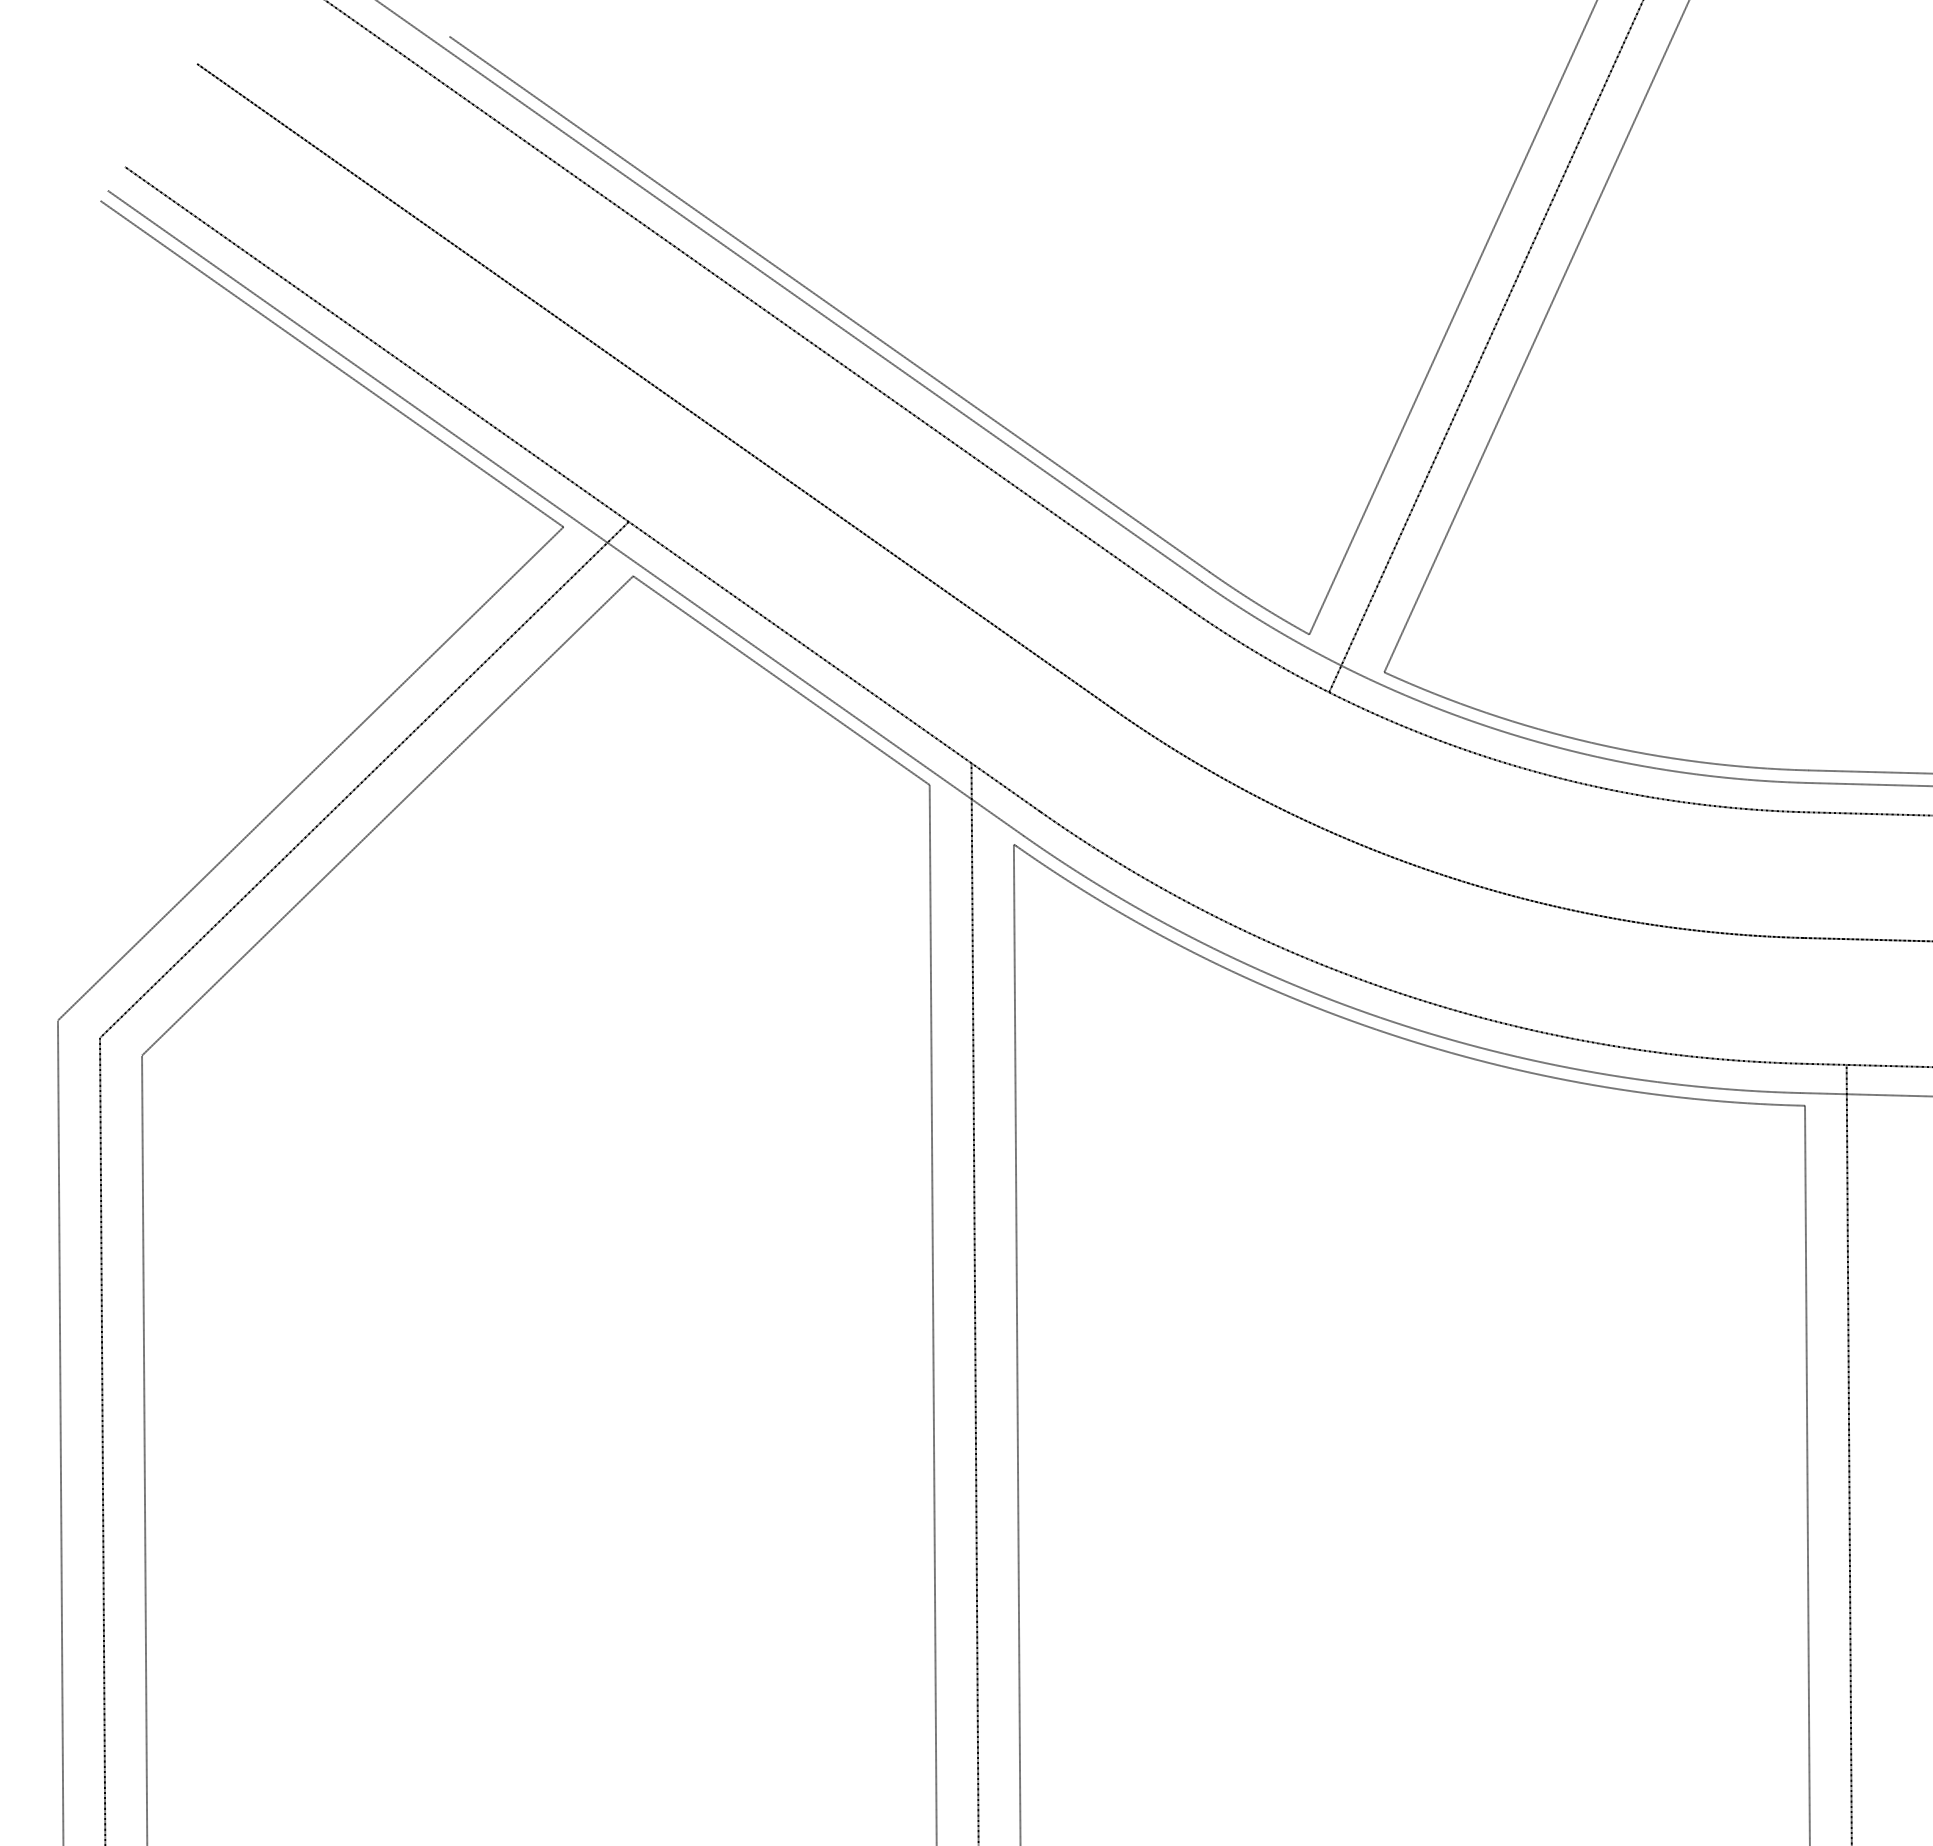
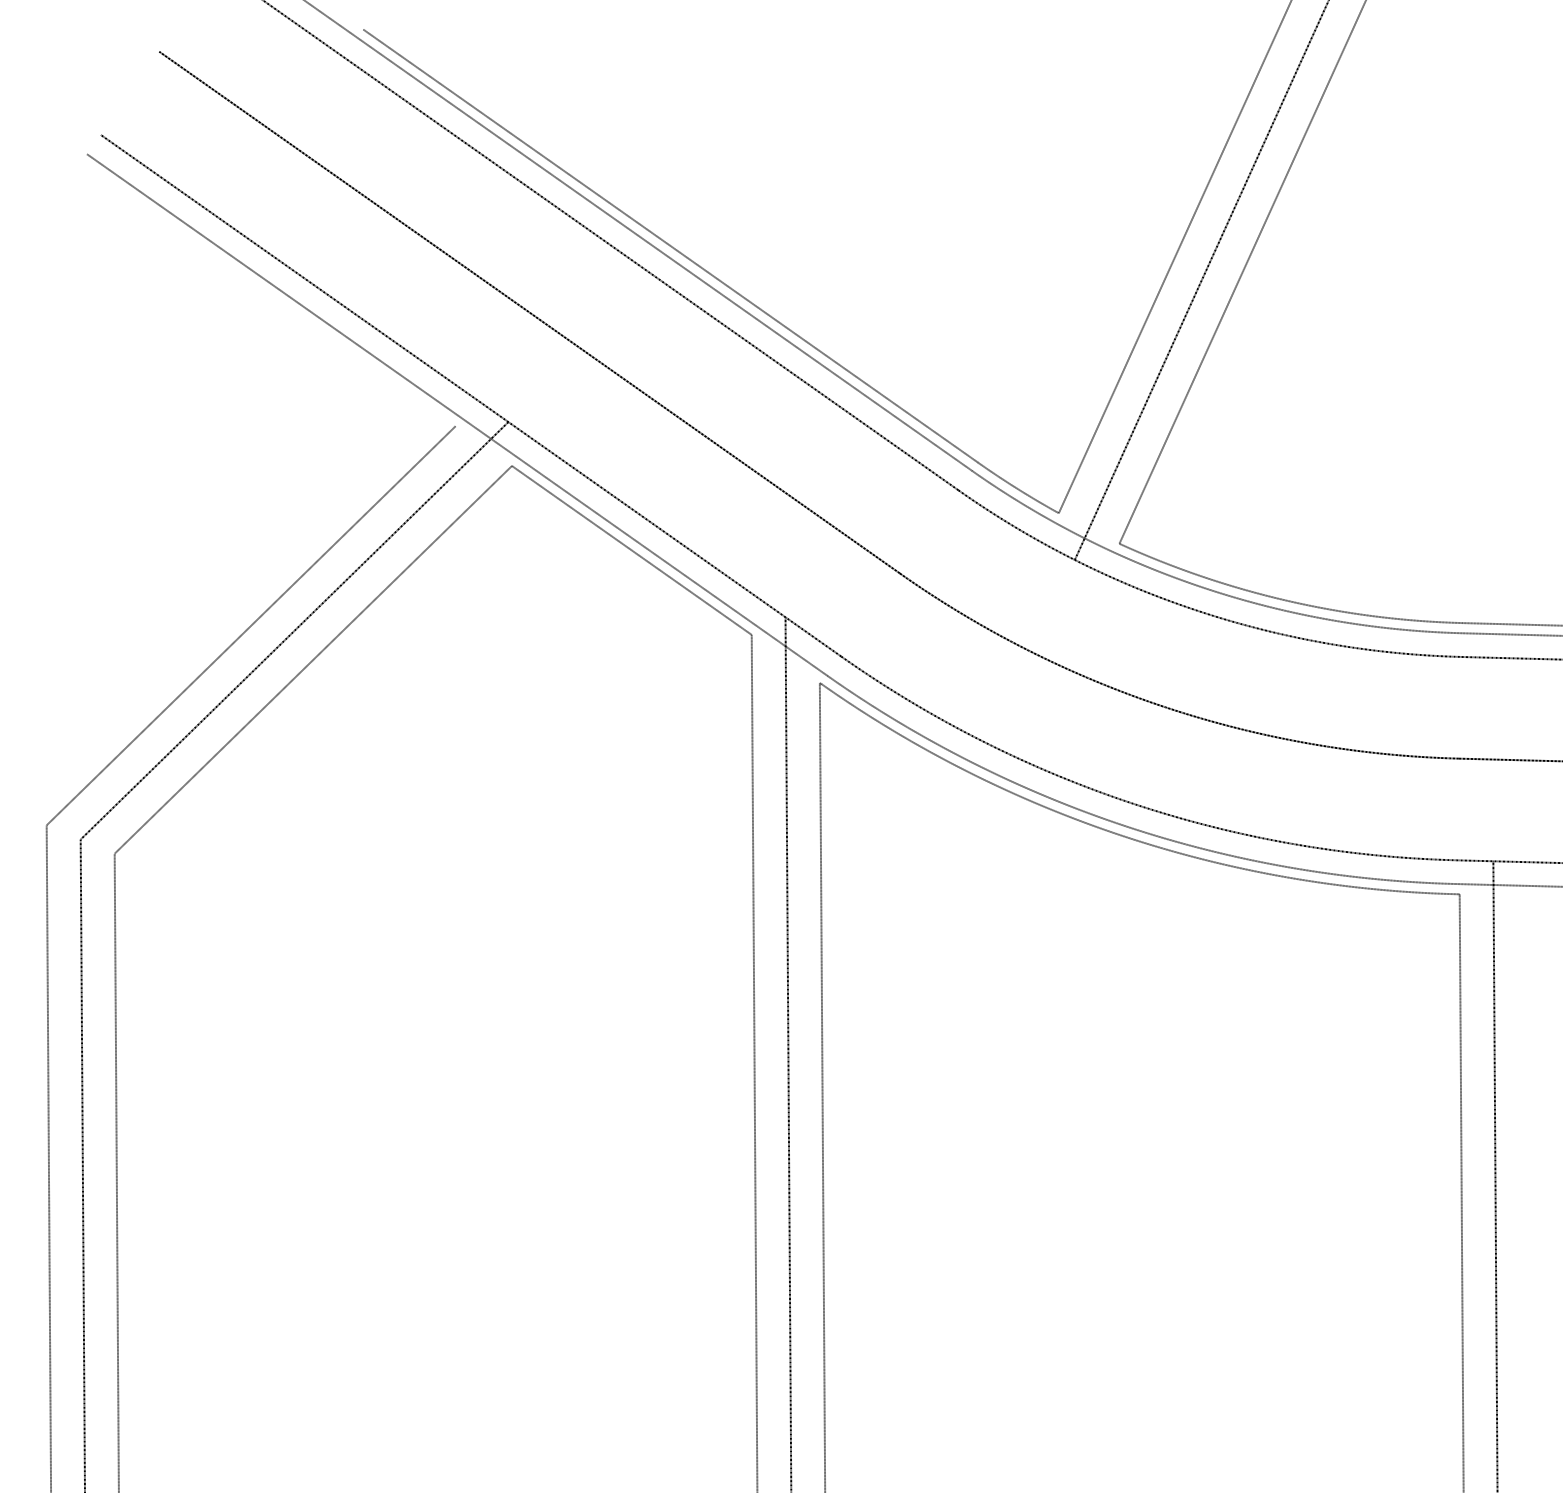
line: (331, 363) -> (267, 293), removed

